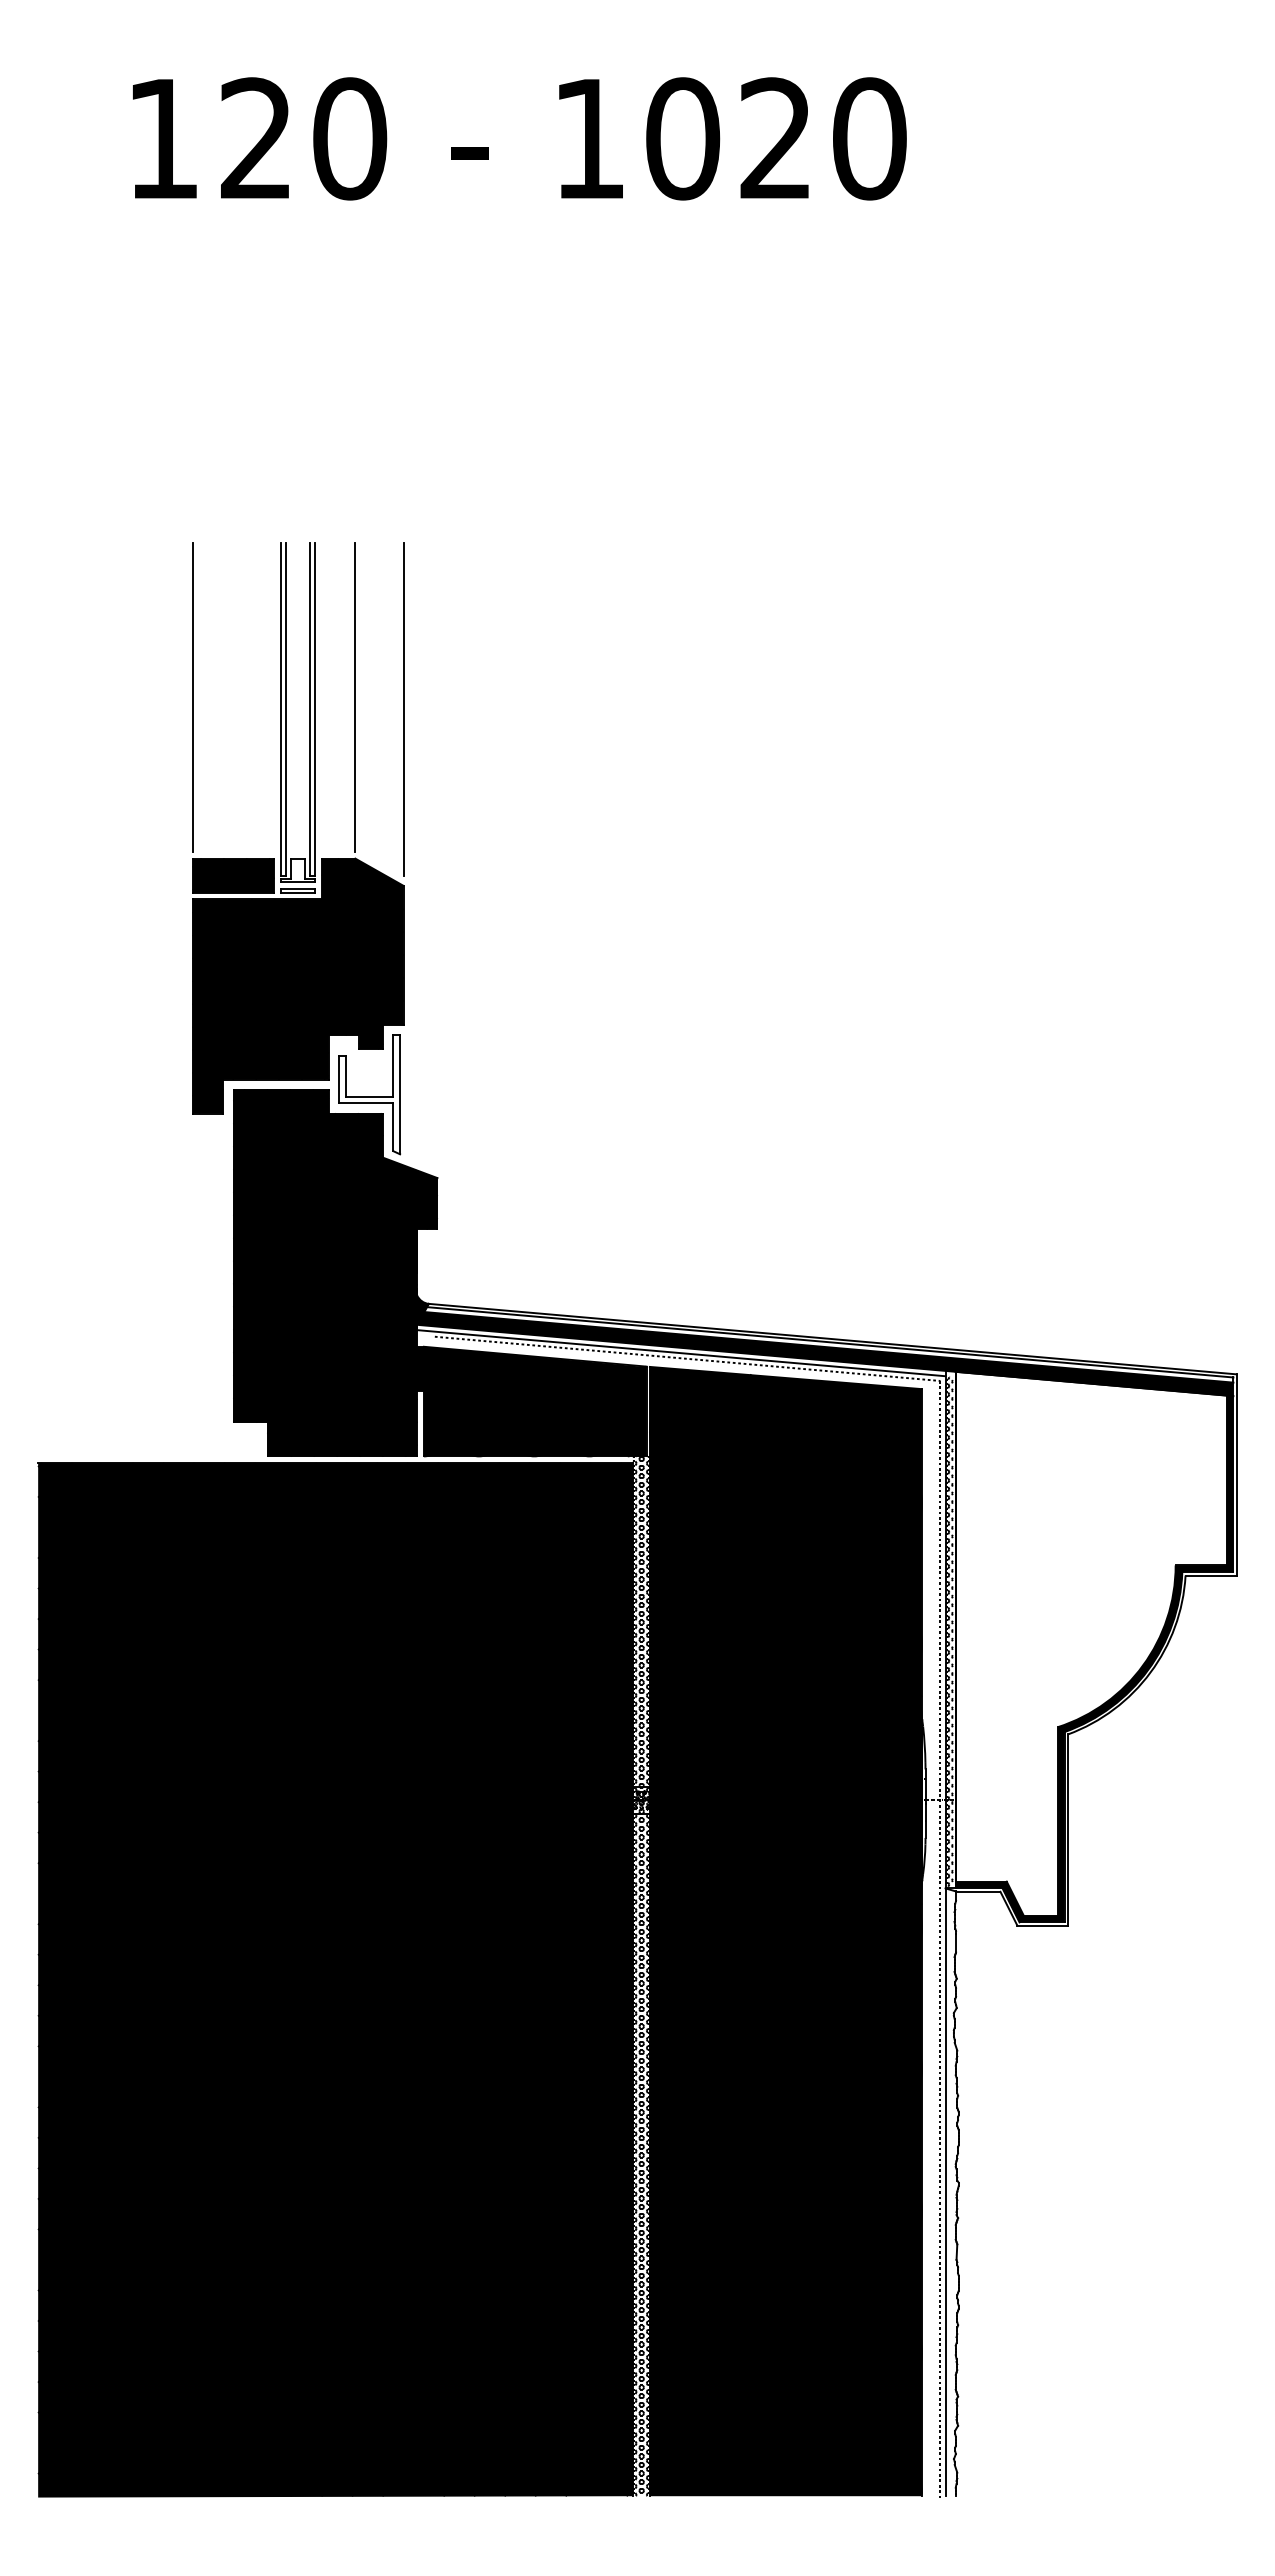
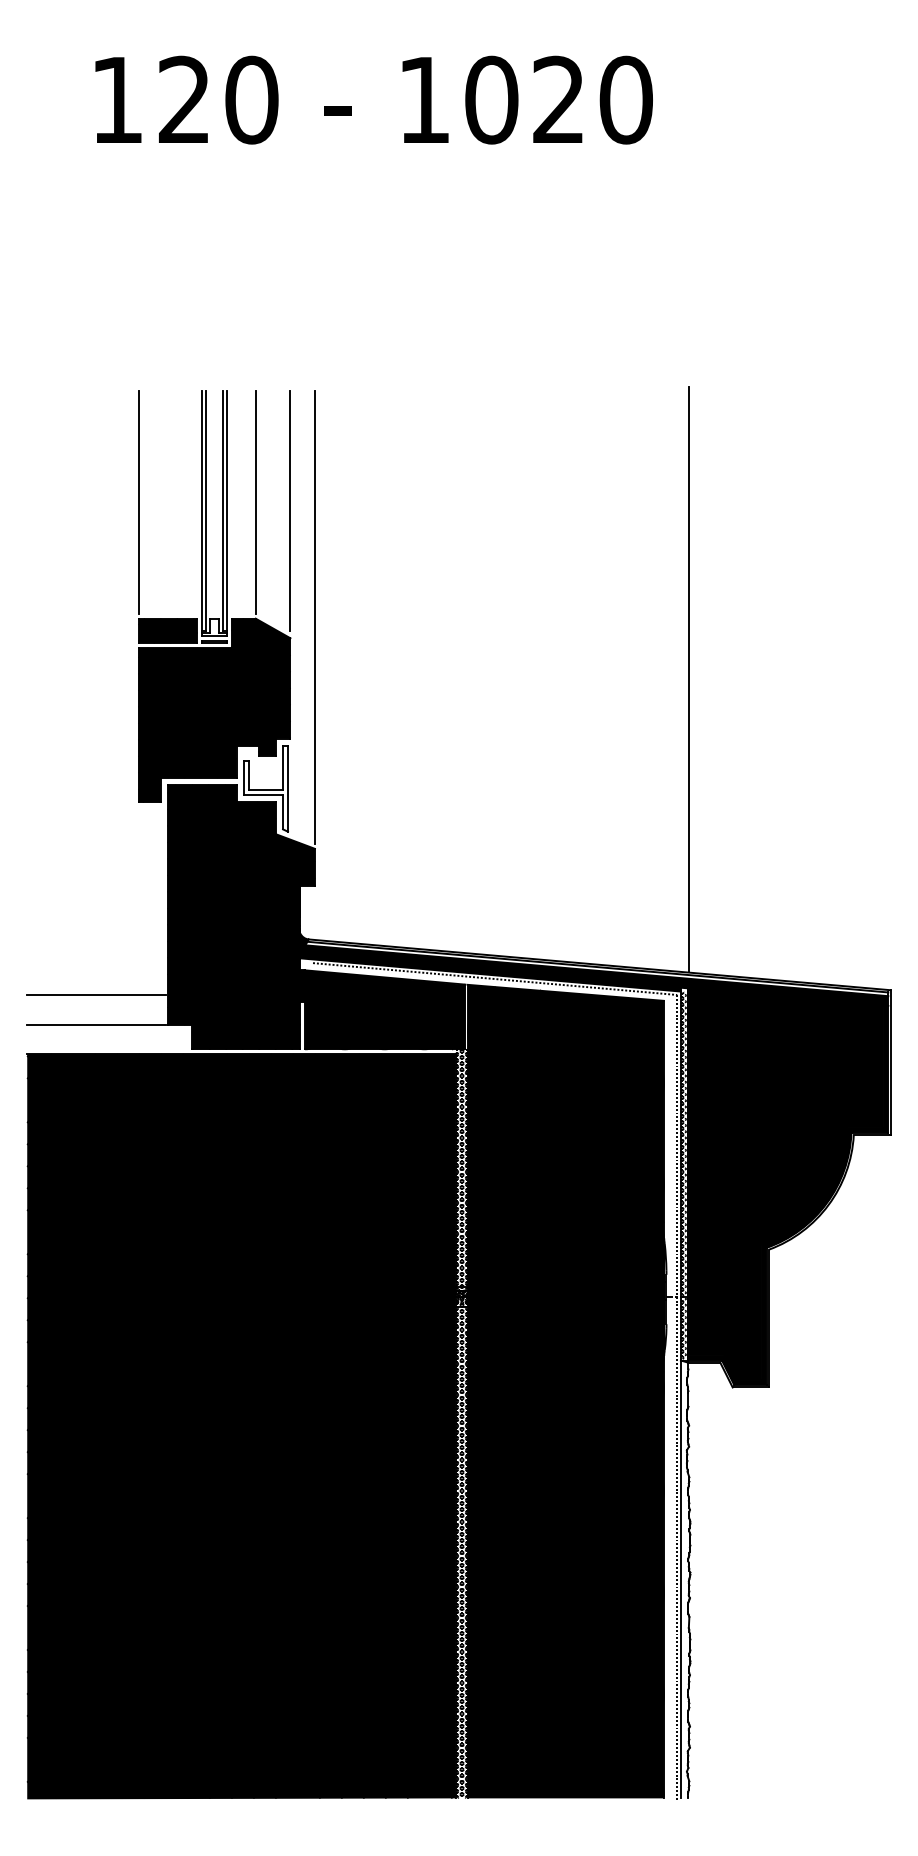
line: (437, 856) -> (314, 617), added
line: (956, 943) -> (688, 679), added
fill: (681, 1350) -> (490, 973), added
line: (134, 1381) -> (96, 995), added
line: (134, 1422) -> (96, 1024), added
fill: (1090, 1643) -> (785, 1184), added

